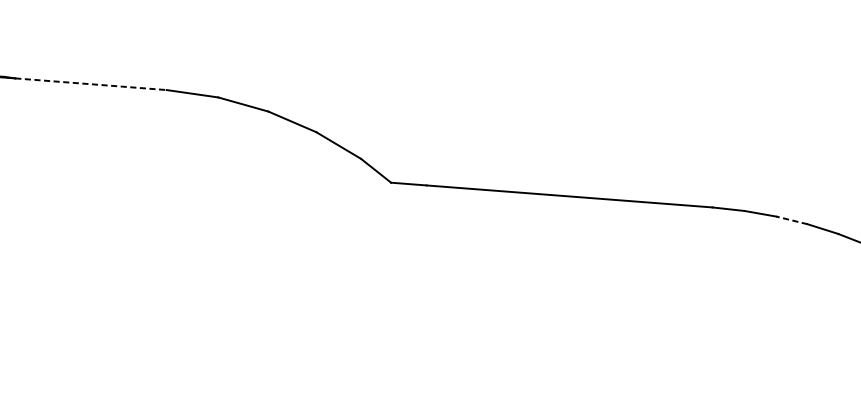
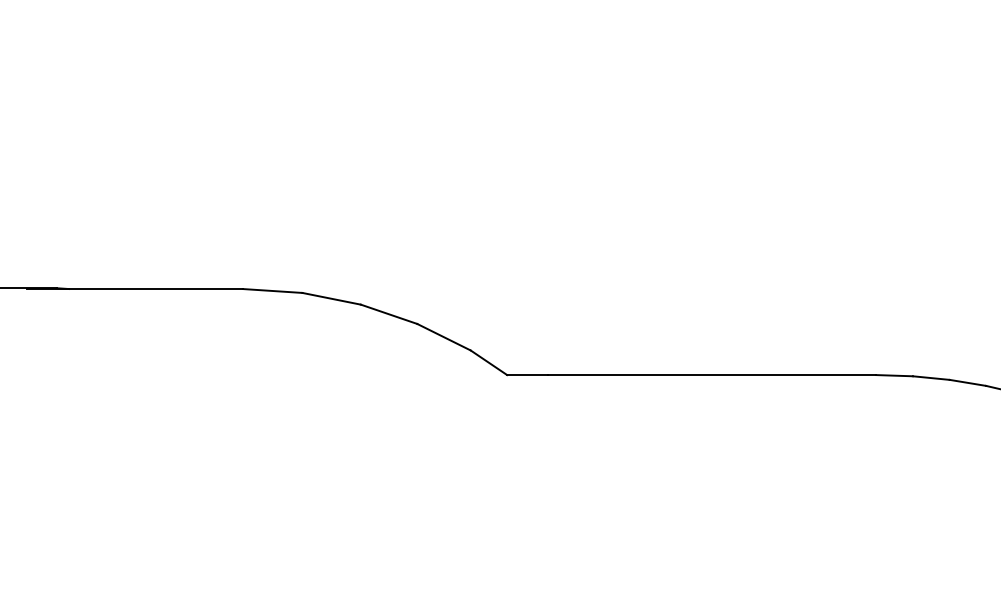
line: (91, 84) -> (156, 289), dashed -> solid
line: (791, 220) -> (967, 382), dashed -> solid

